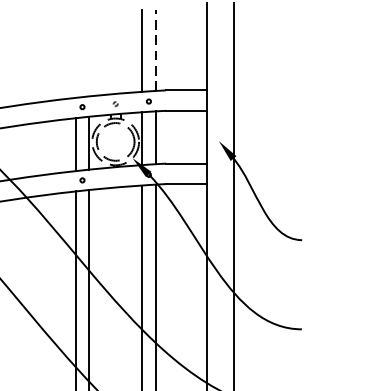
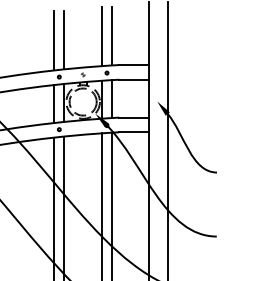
line: (155, 49) -> (111, 35), dashed -> solid
line: (75, 56) -> (54, 40), added
line: (89, 56) -> (64, 40), added

